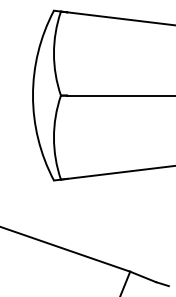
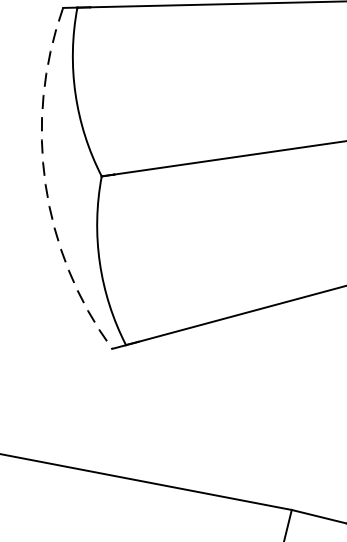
arc: (33, 95) -> (46, 184), solid -> dashed

